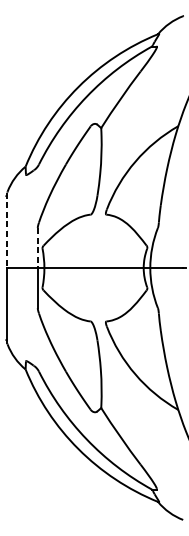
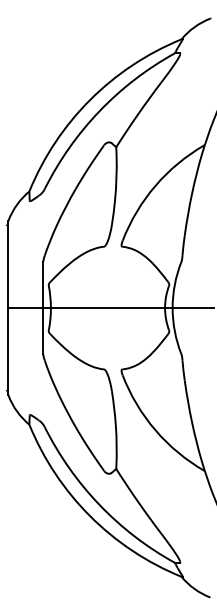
line: (7, 231) -> (8, 265), dashed -> solid
line: (37, 248) -> (43, 285), dashed -> solid

